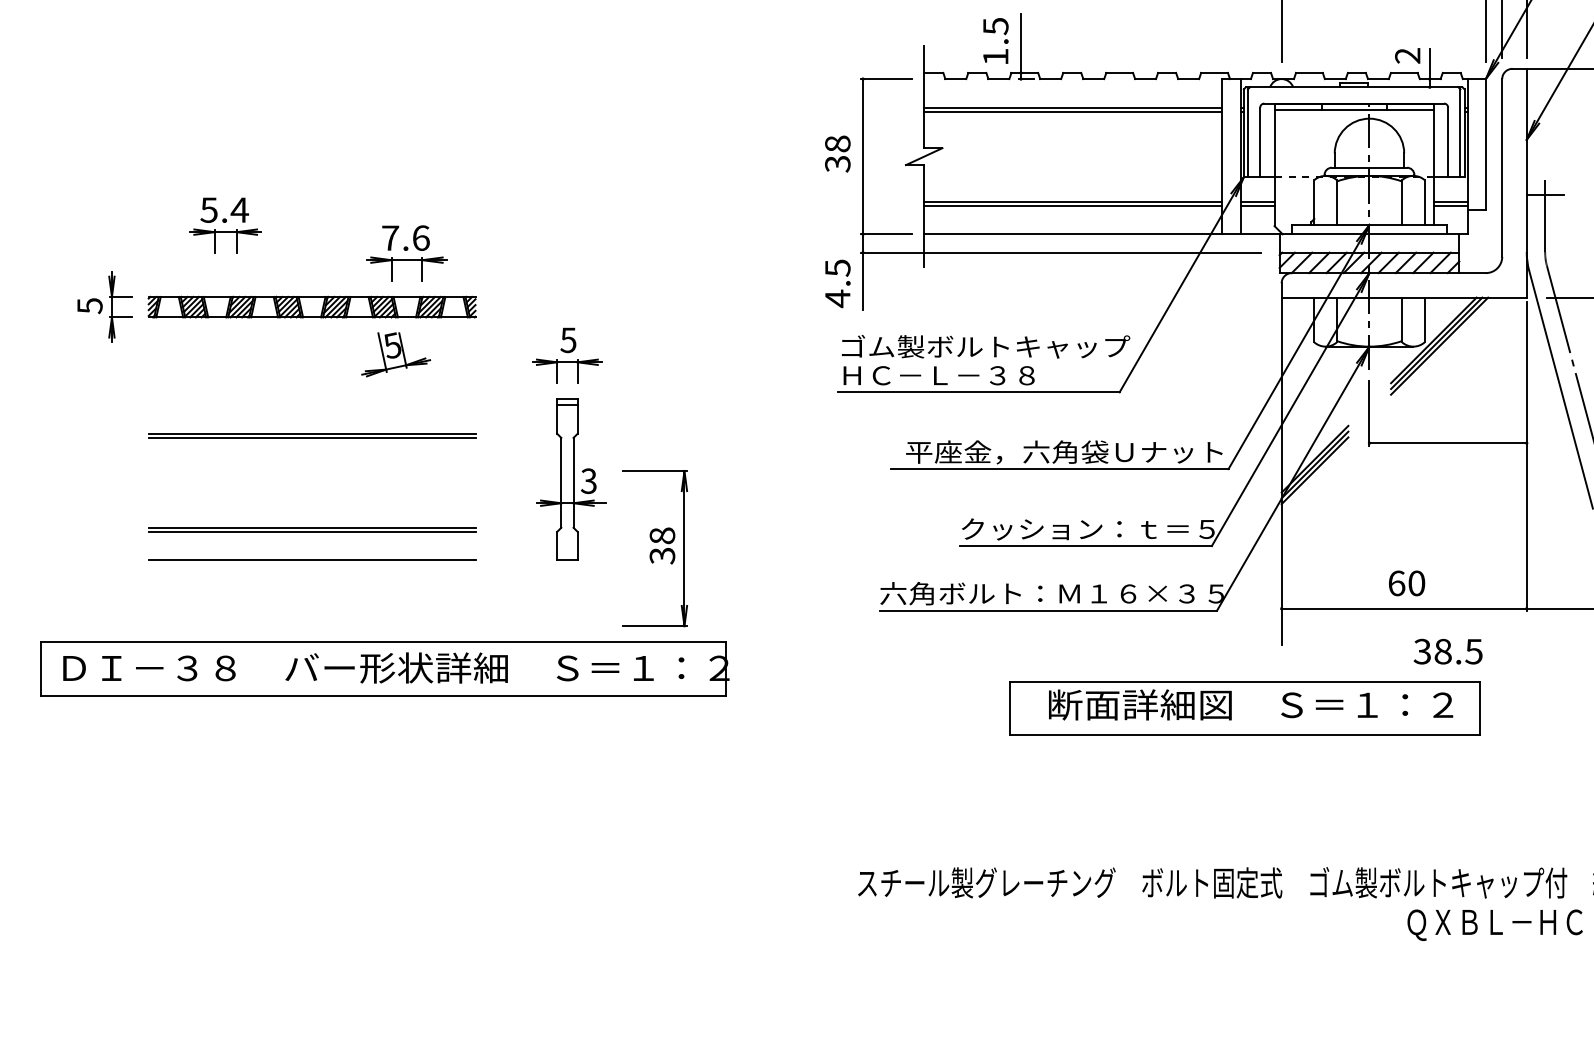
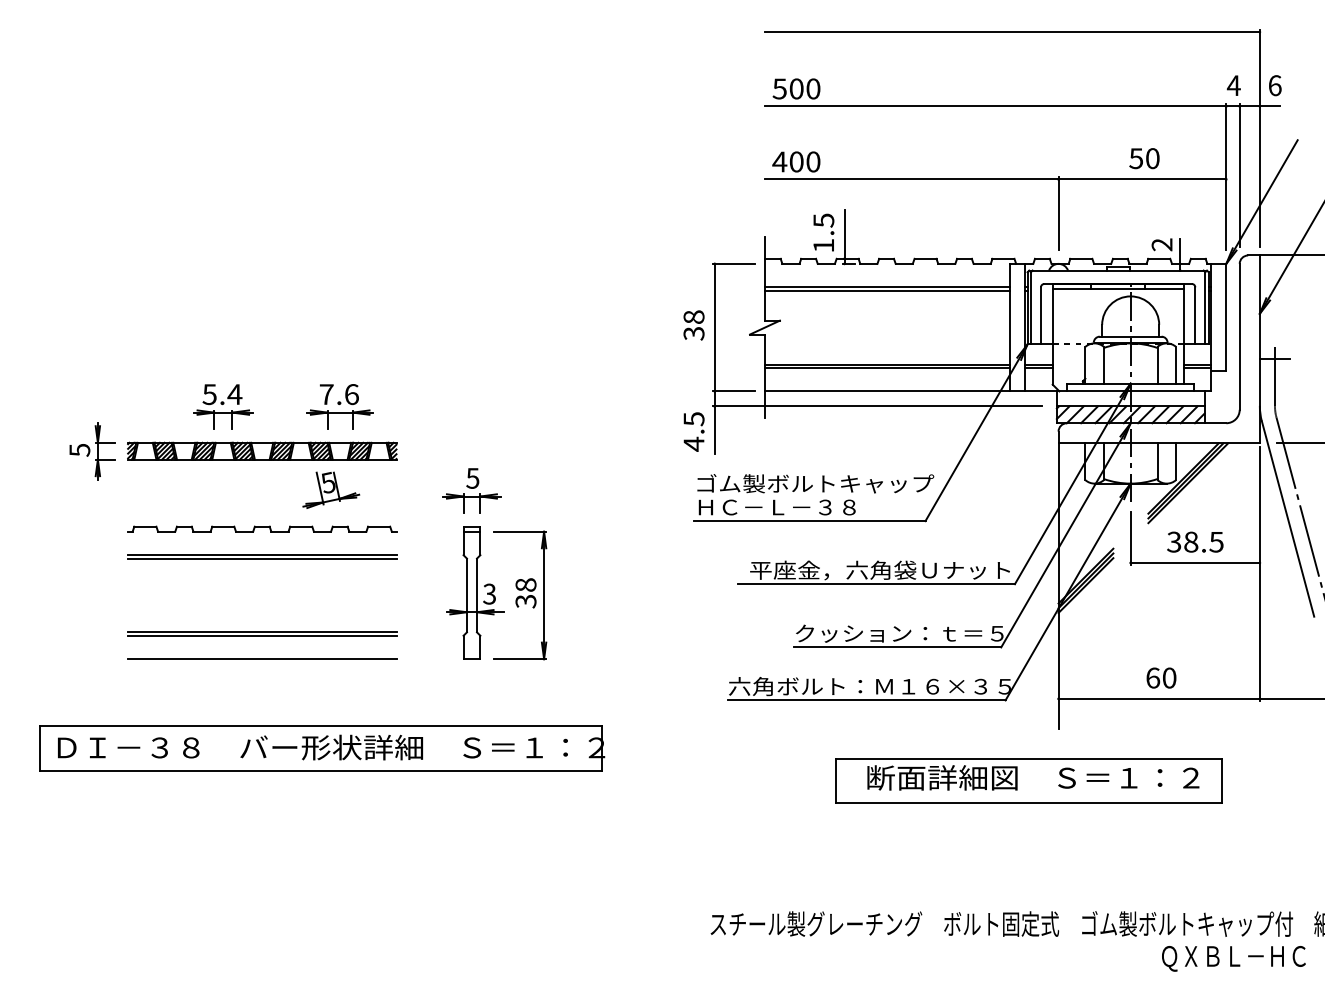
part: (225, 224) -> (223, 406), moved
part: (312, 401) -> (262, 528), added
part: (655, 548) -> (520, 595), moved
text: (1448, 650) -> (1195, 541), moved

